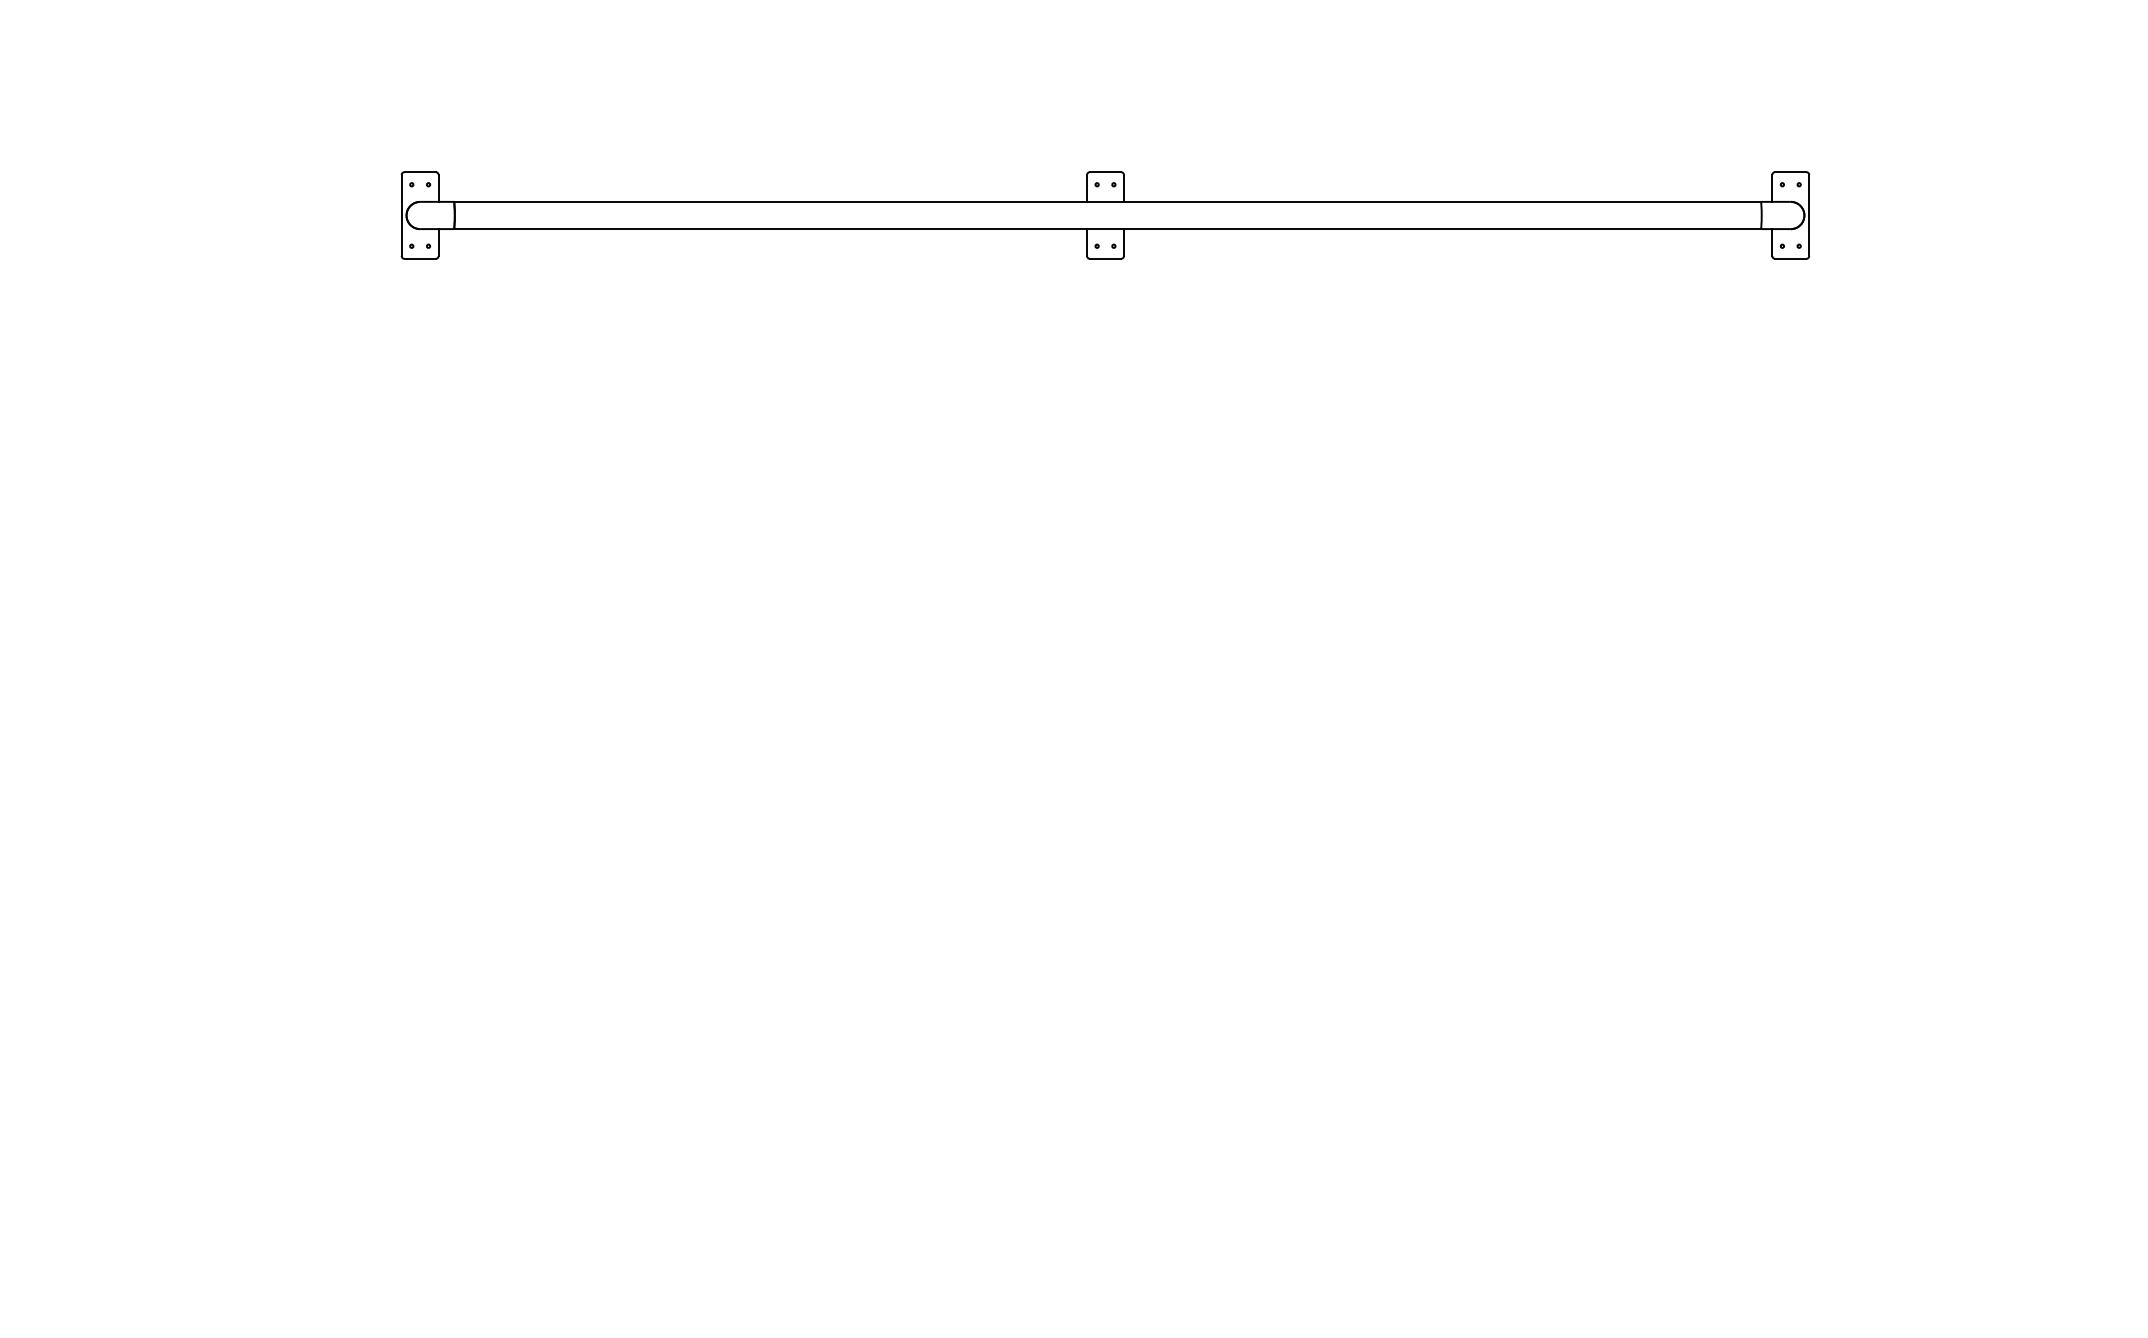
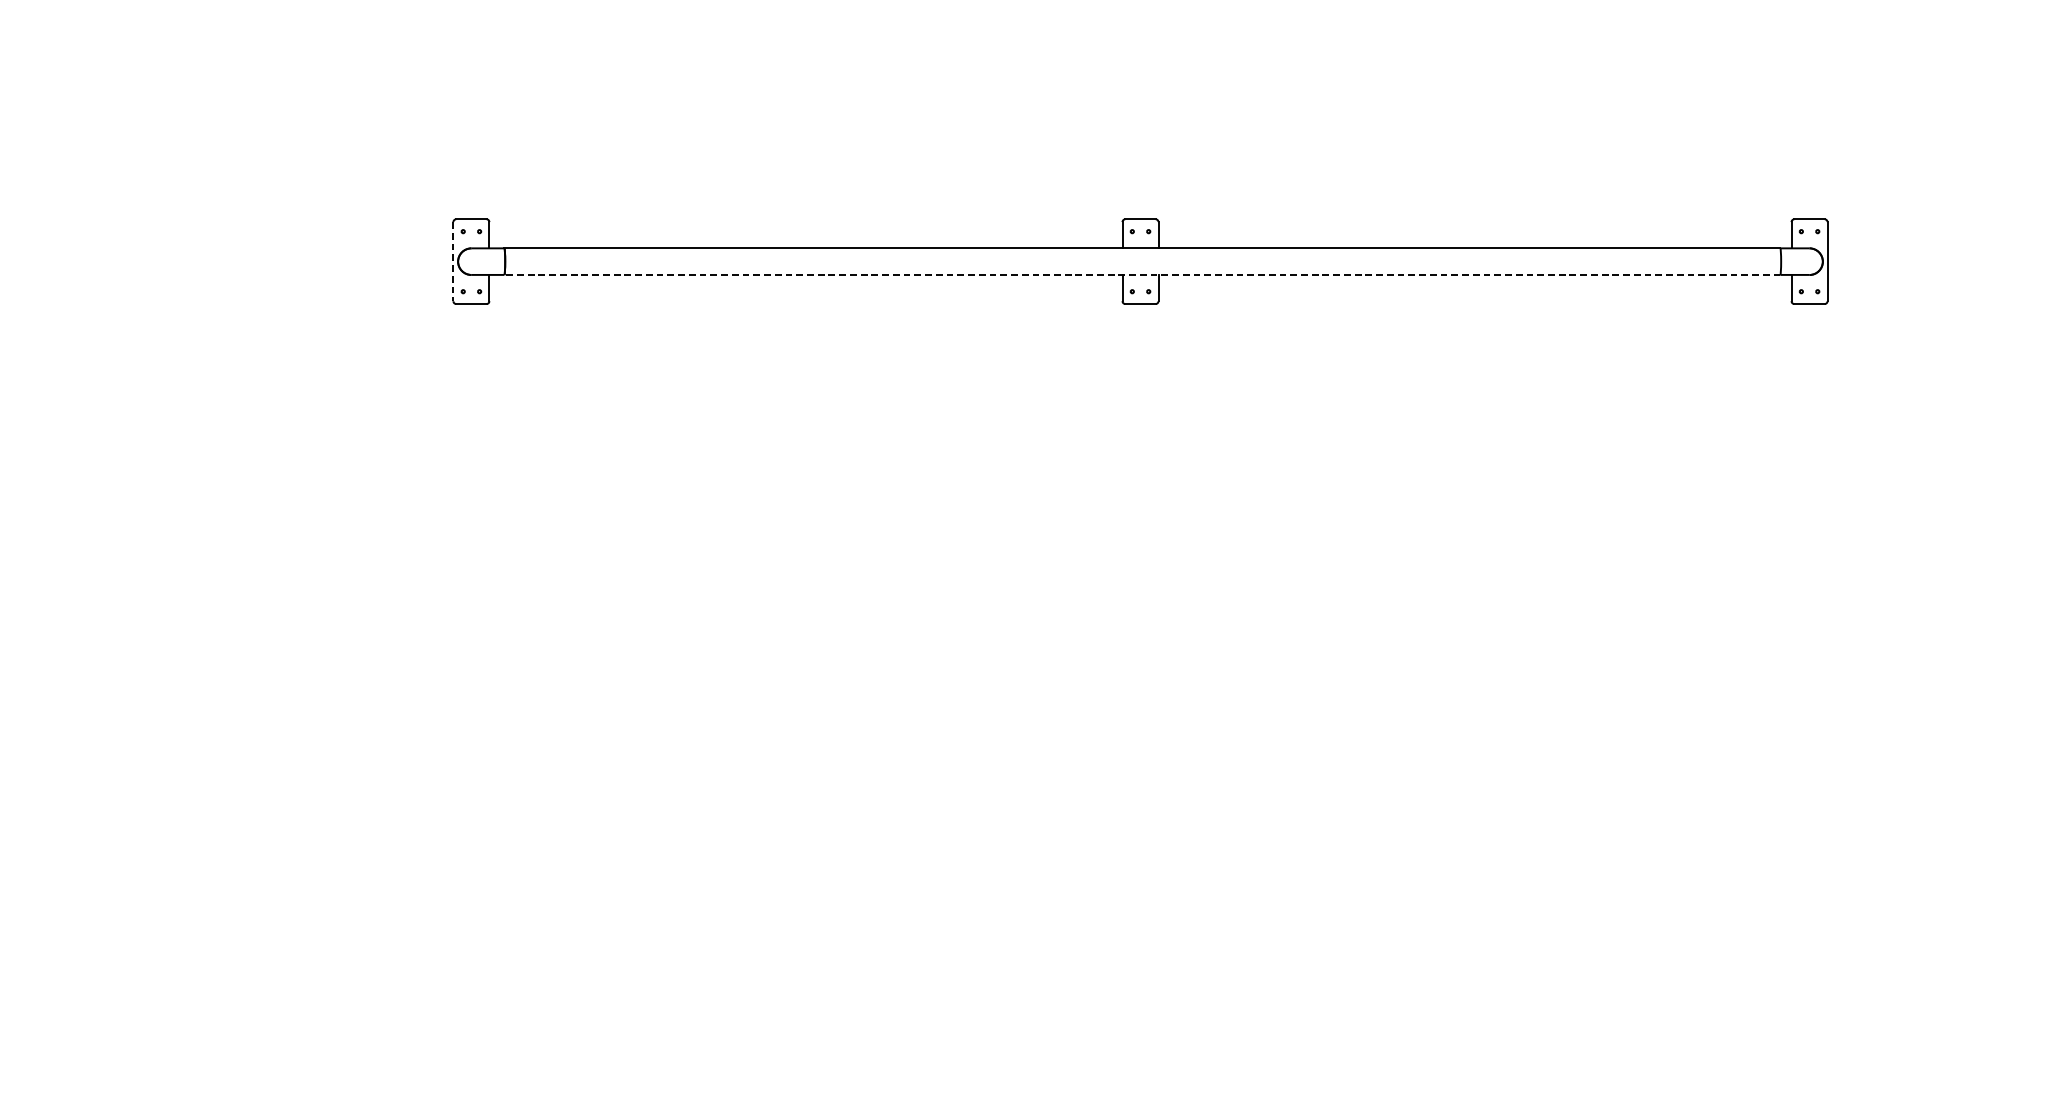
line: (401, 215) -> (453, 261), solid -> dashed
line: (1106, 229) -> (1141, 275), solid -> dashed

